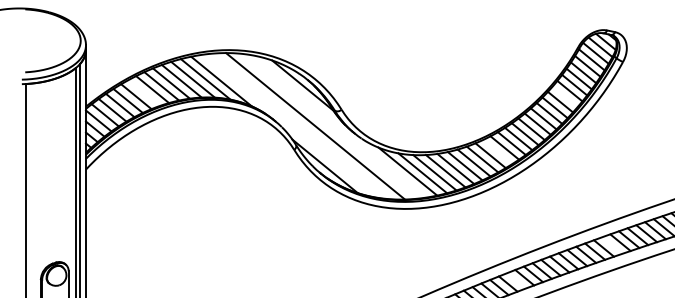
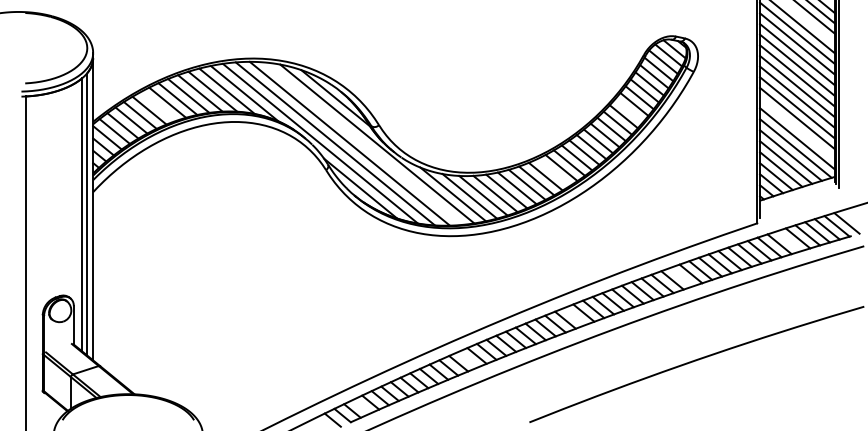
line: (288, 126) -> (319, 143), added
line: (301, 126) -> (334, 143), added
line: (340, 126) -> (377, 143), added

